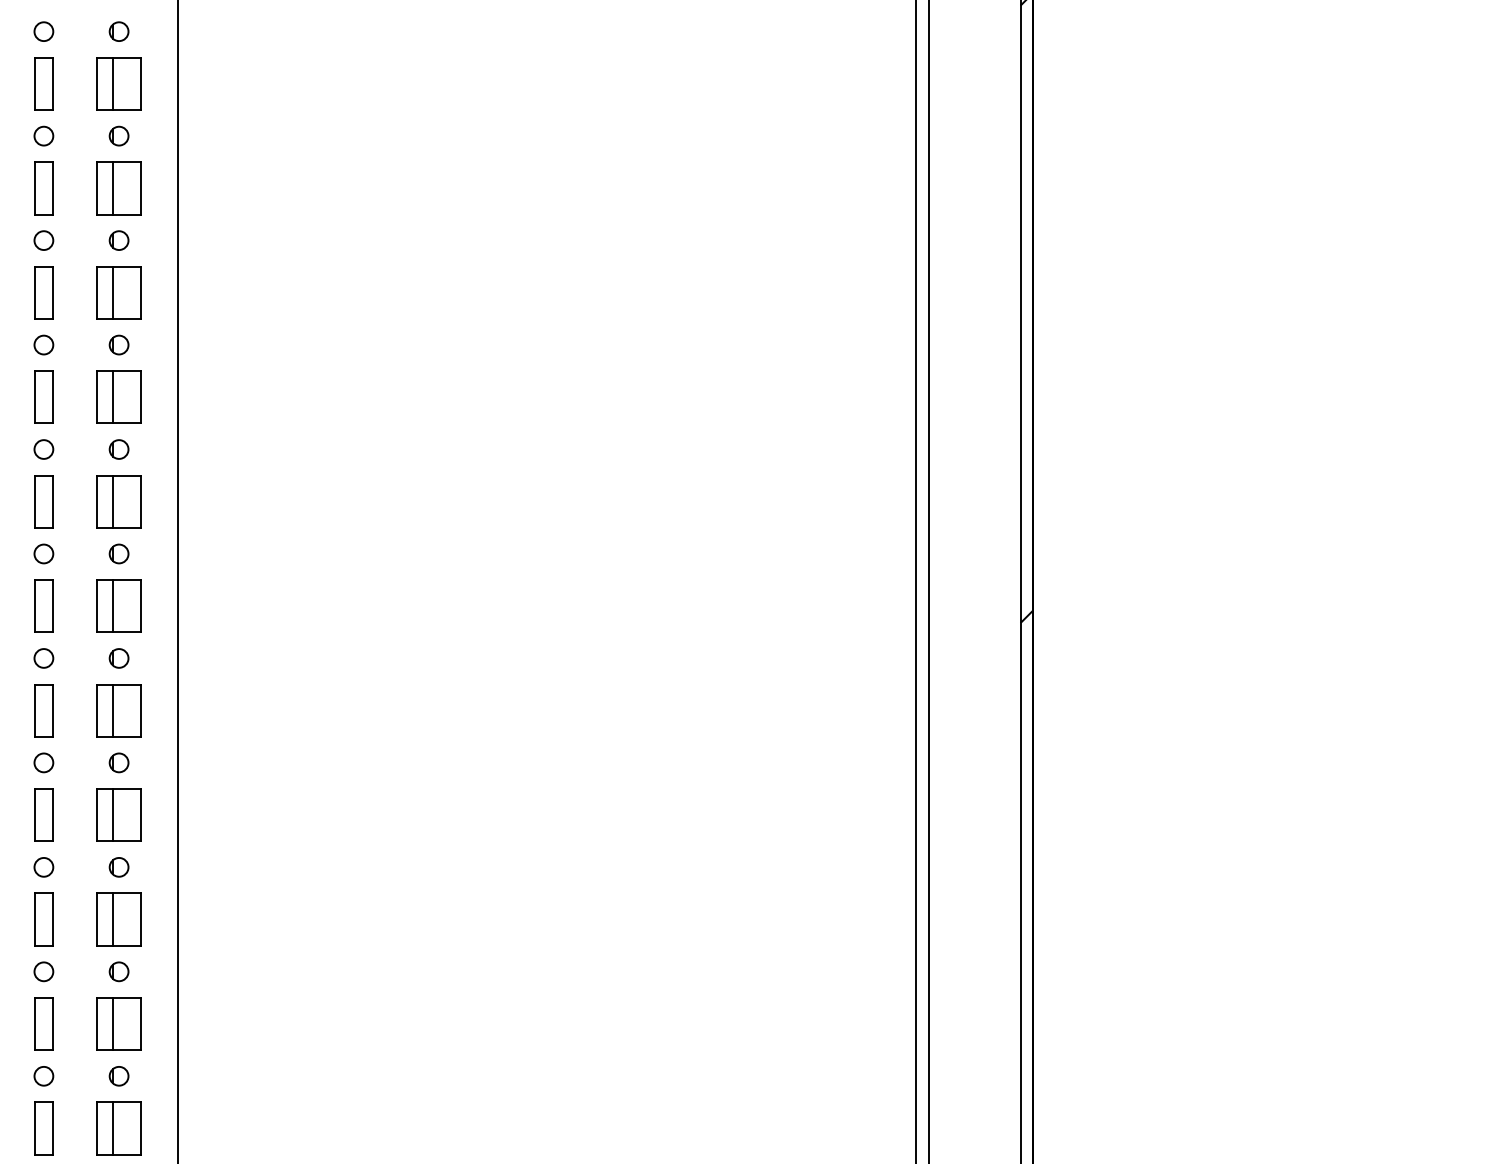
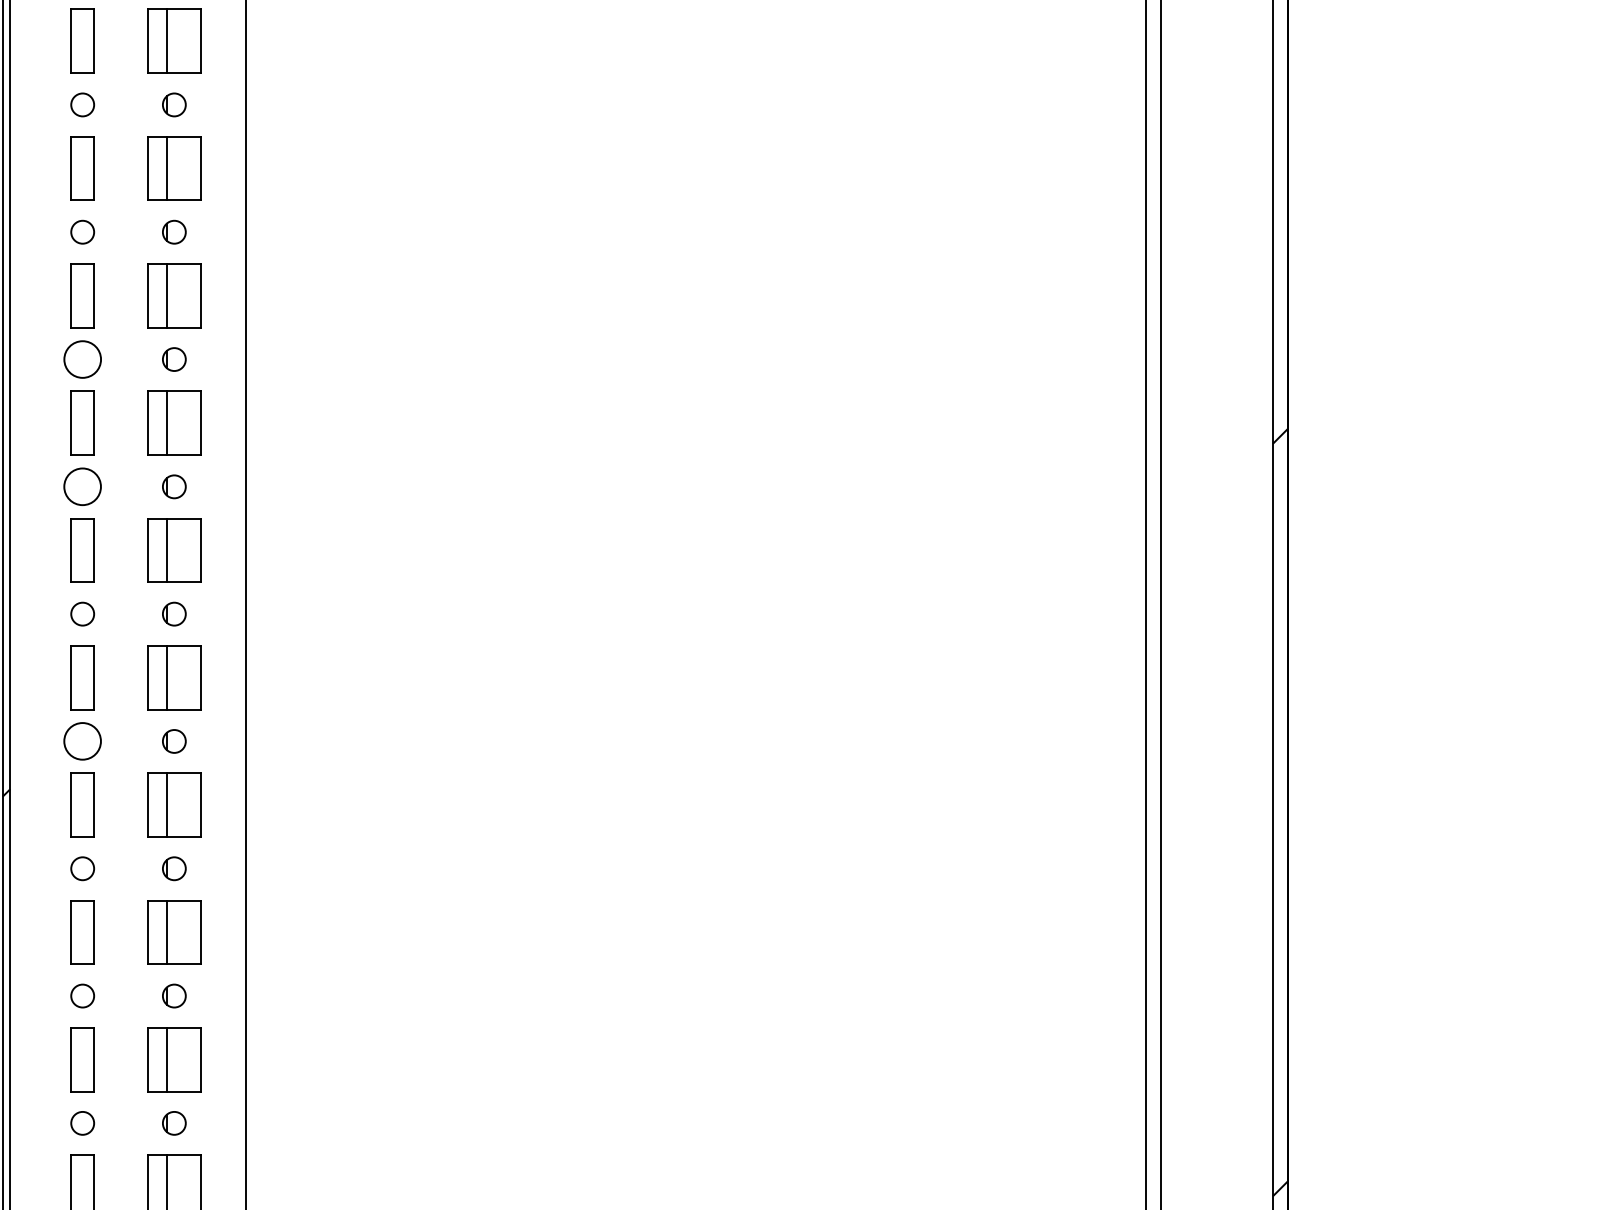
circle: (43, 553) -> (82, 358), size x1.6
circle: (43, 658) -> (82, 486), size x1.6
circle: (43, 867) -> (82, 741), size x1.6

